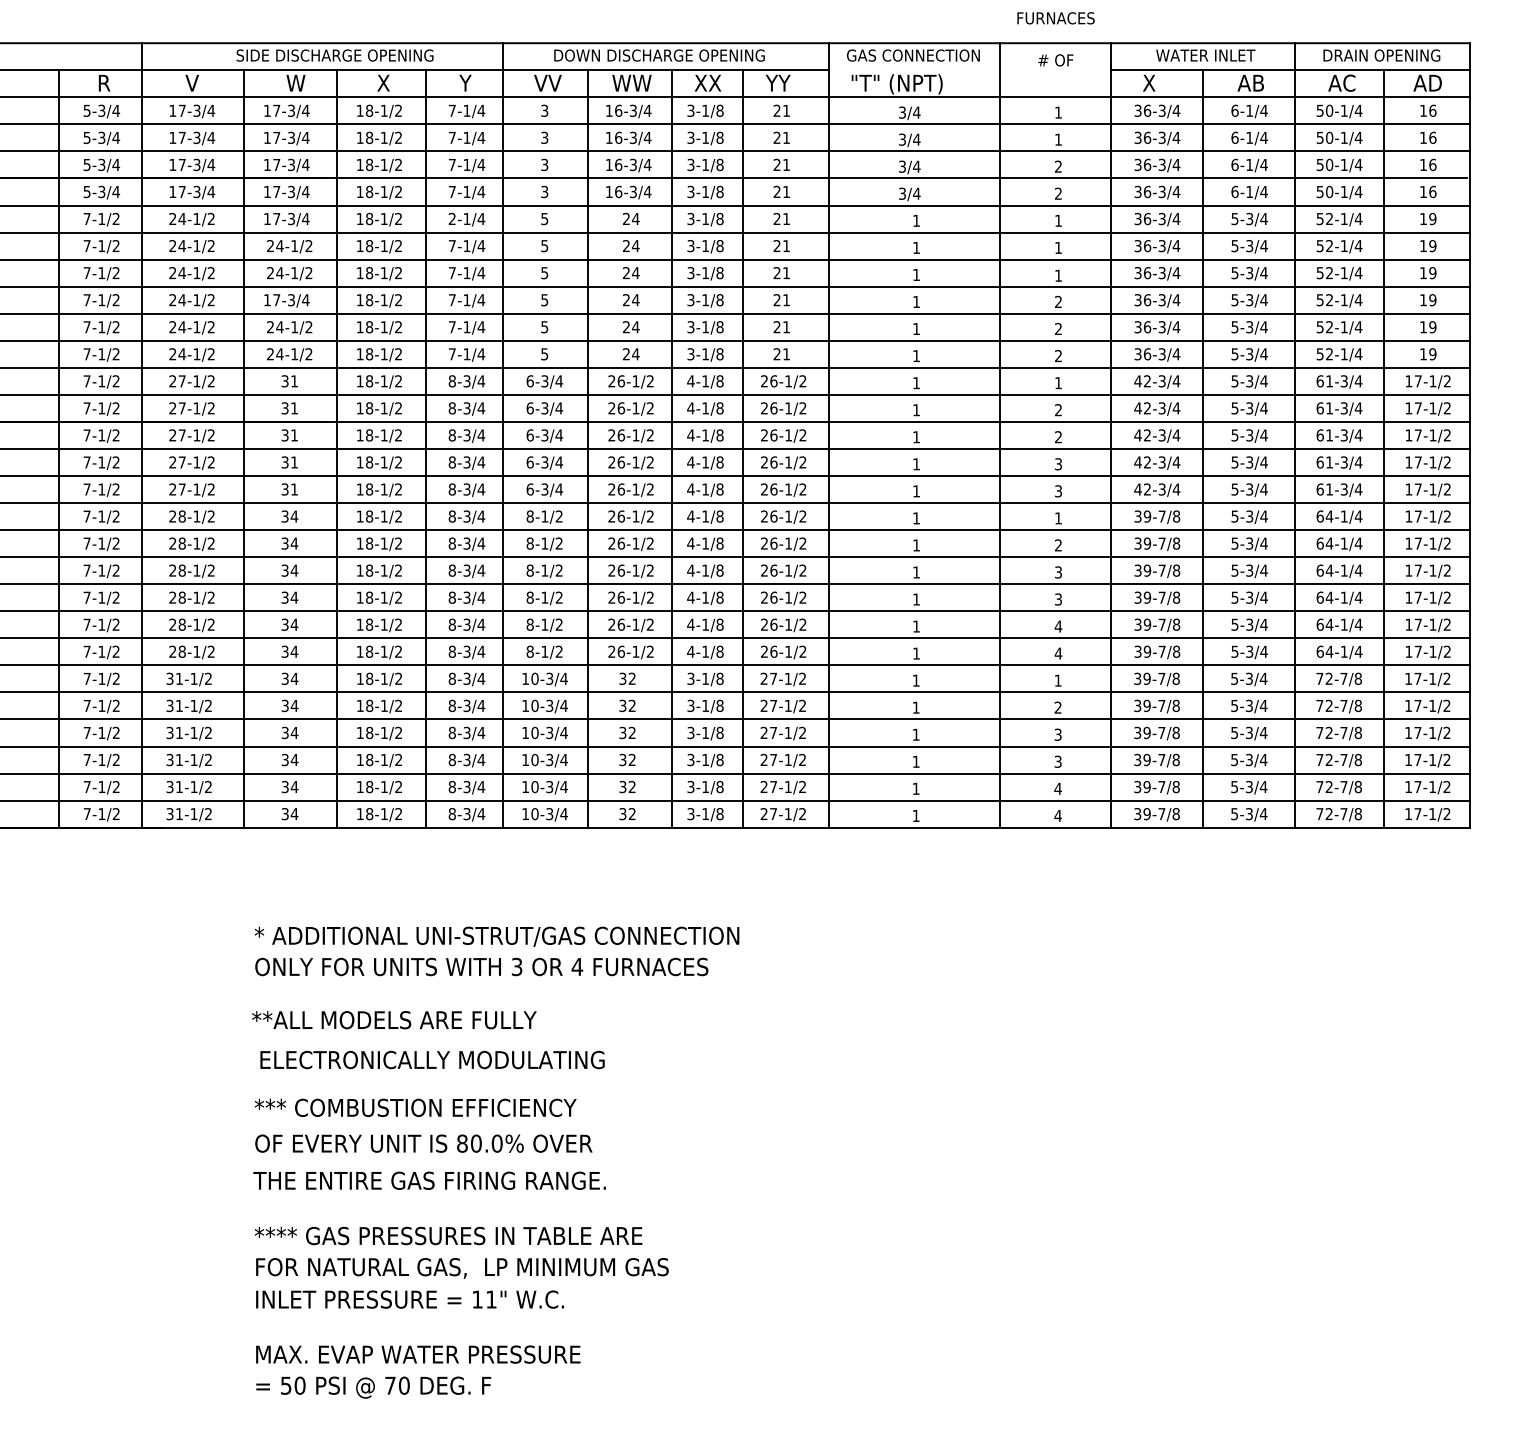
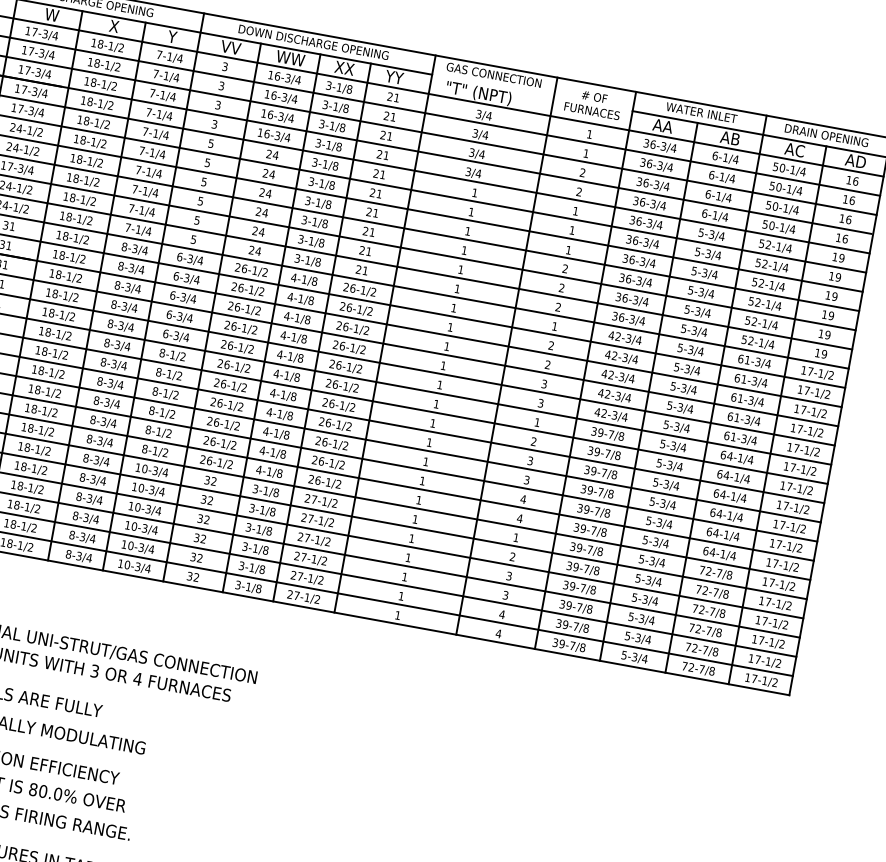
text: (1055, 18) -> (591, 111), moved
text: (1155, 82) -> (662, 125), X -> AA
text: (451, 218) -> (145, 131), 2-1/4 -> 7-1/4

